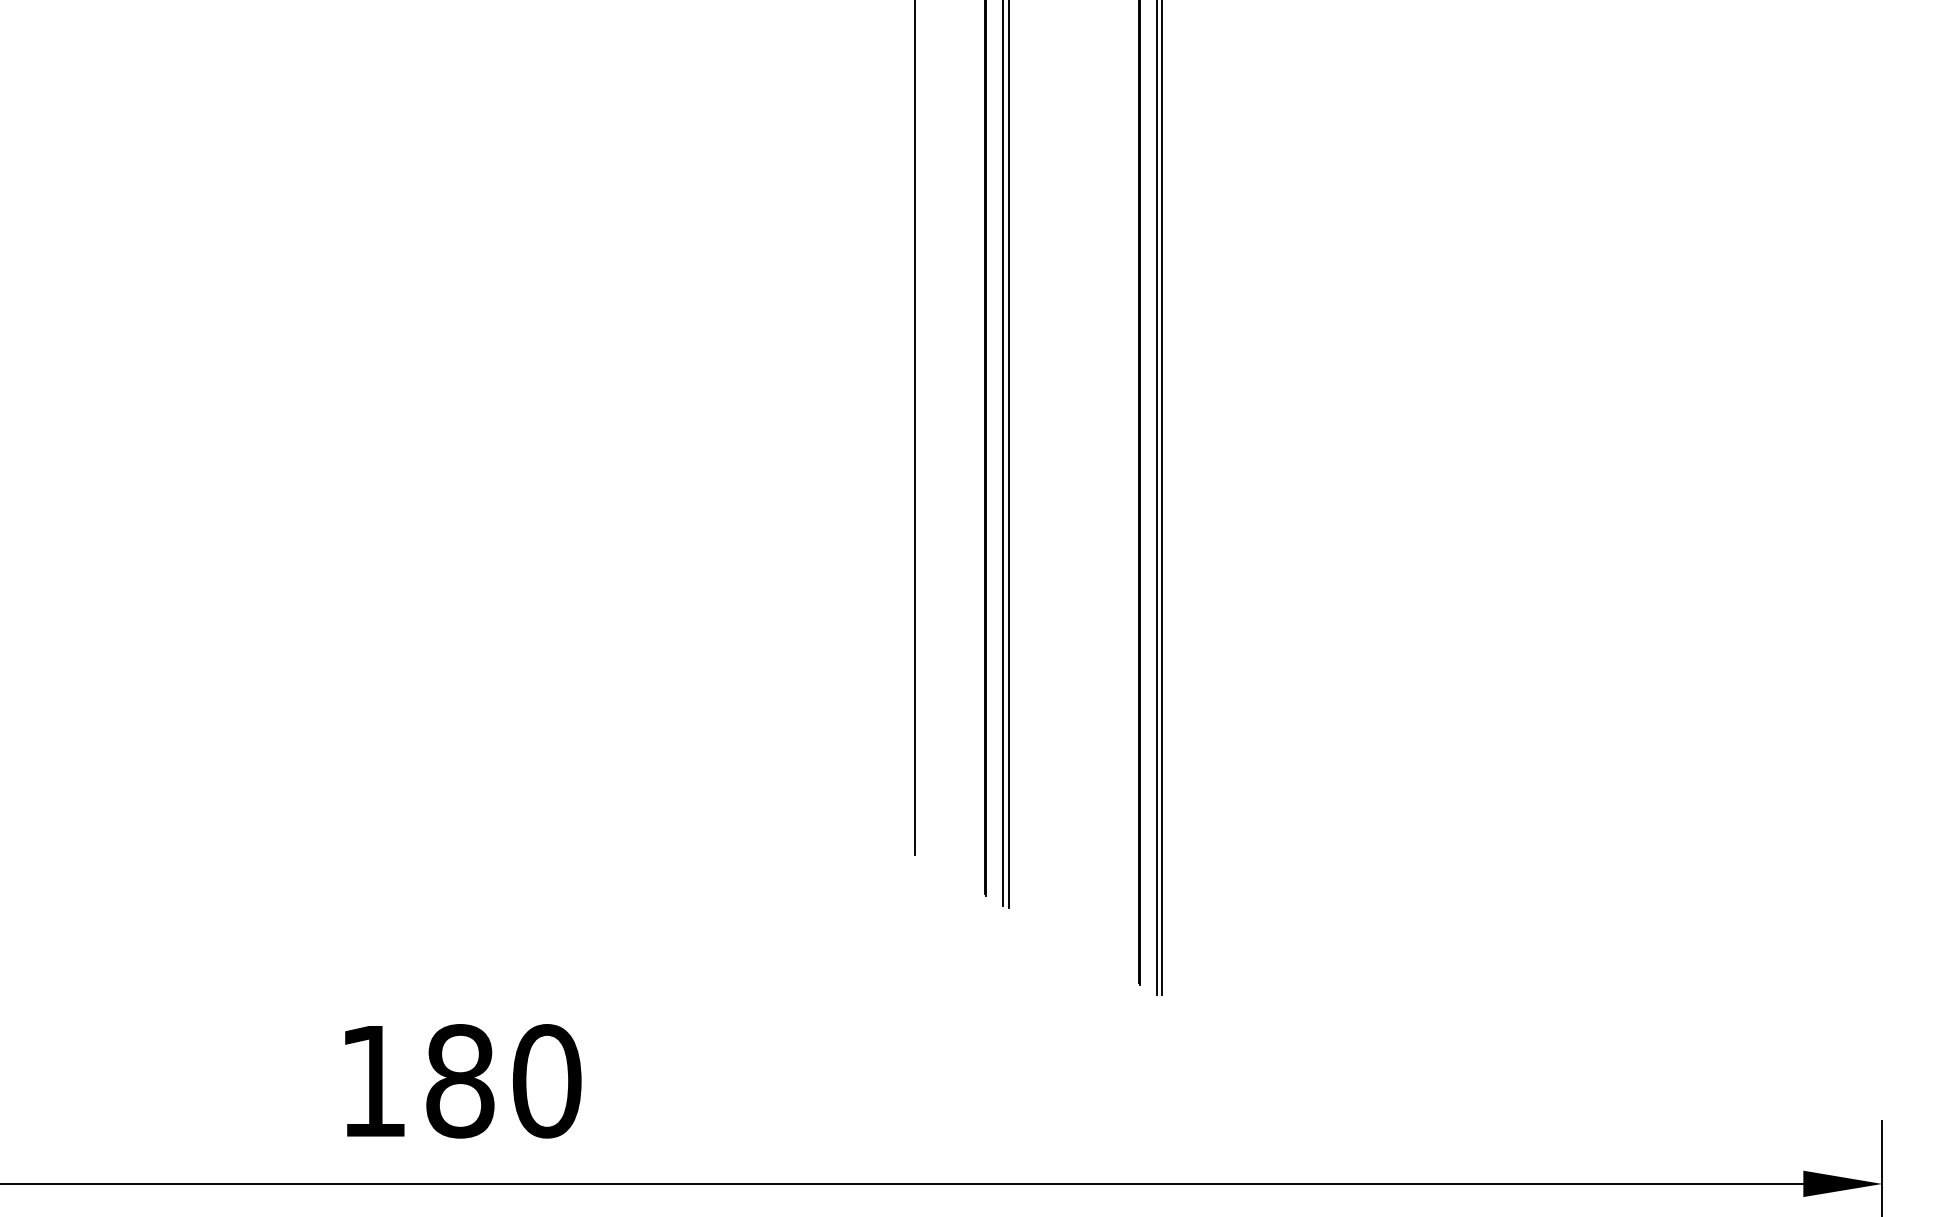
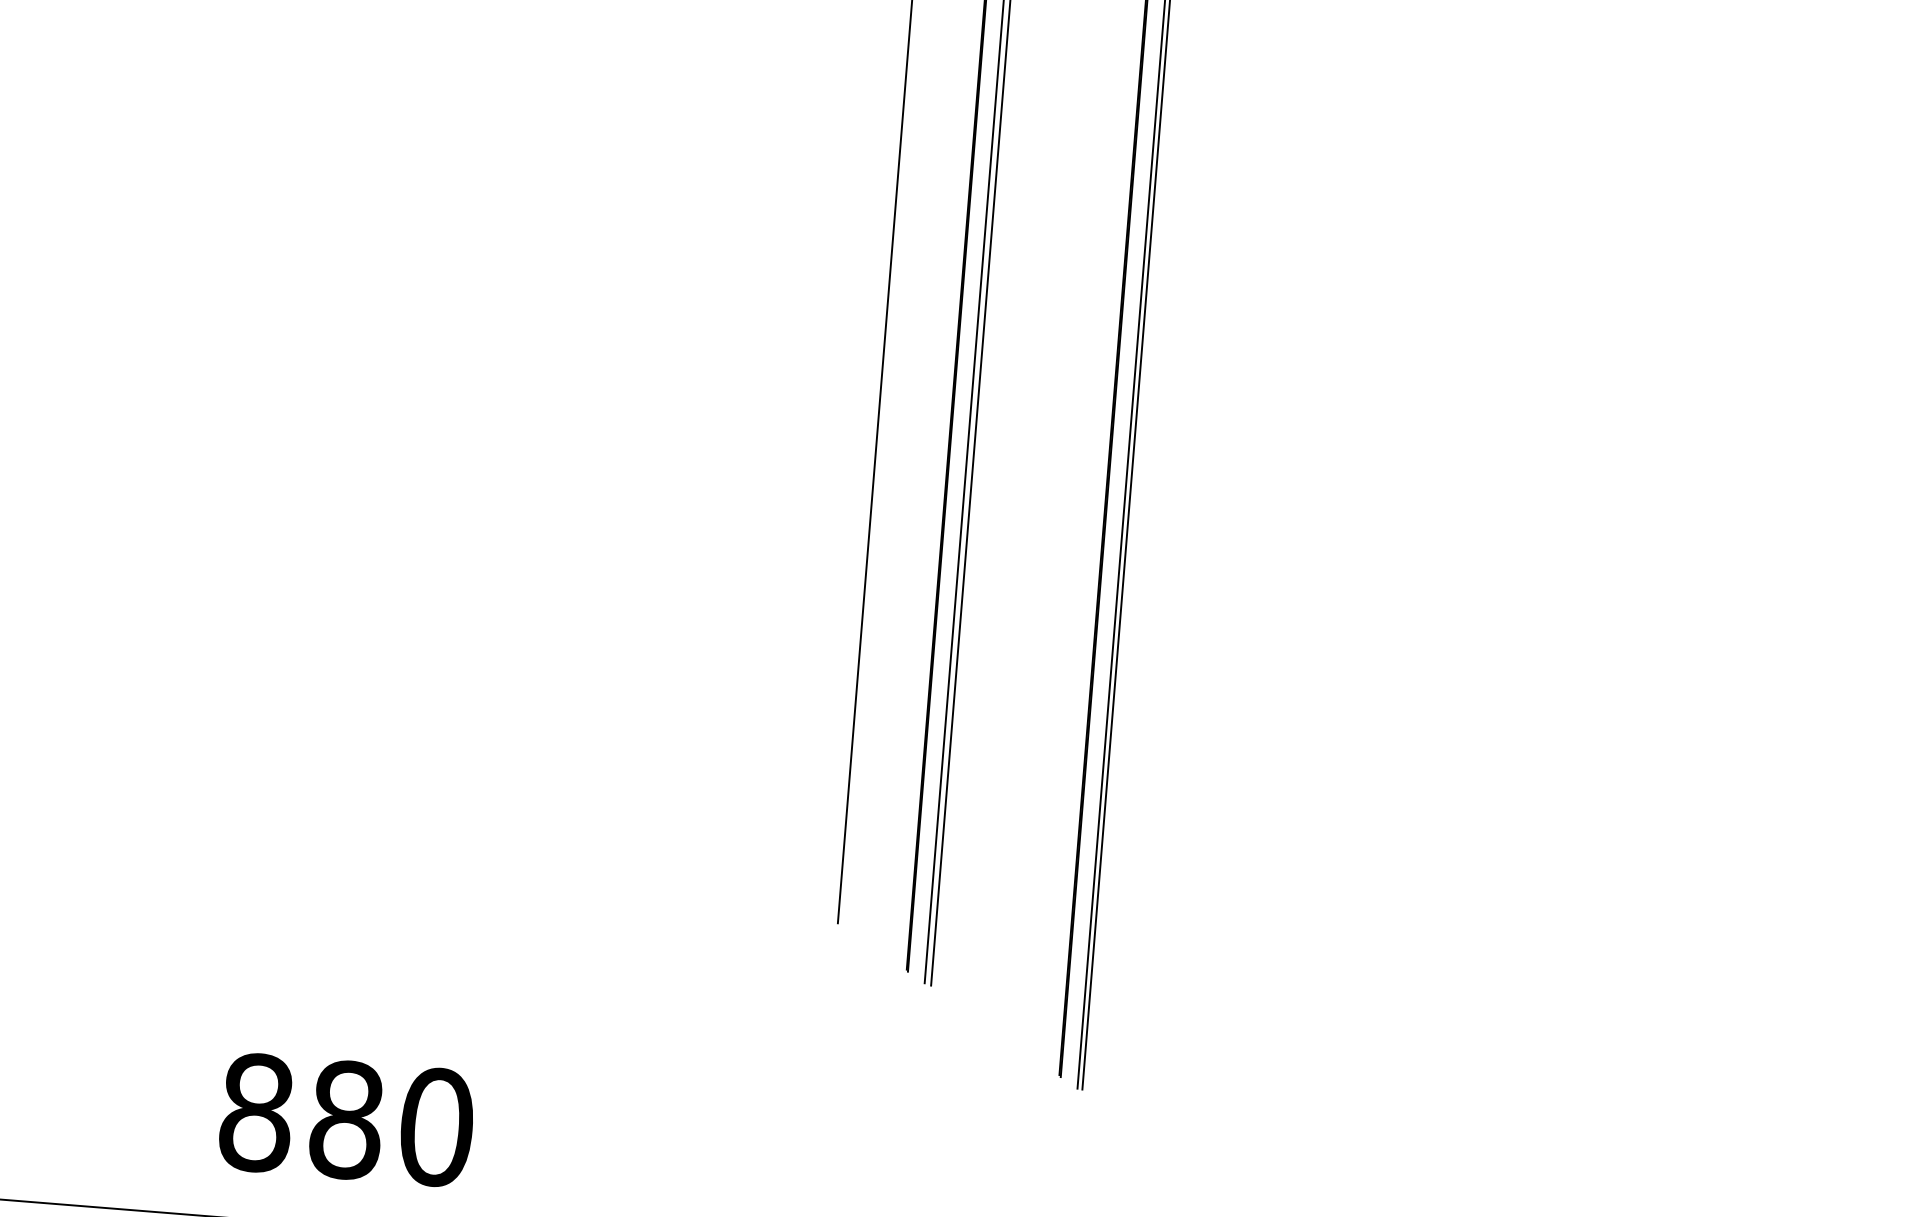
text: (373, 1081) -> (256, 1113), 180 -> 880

